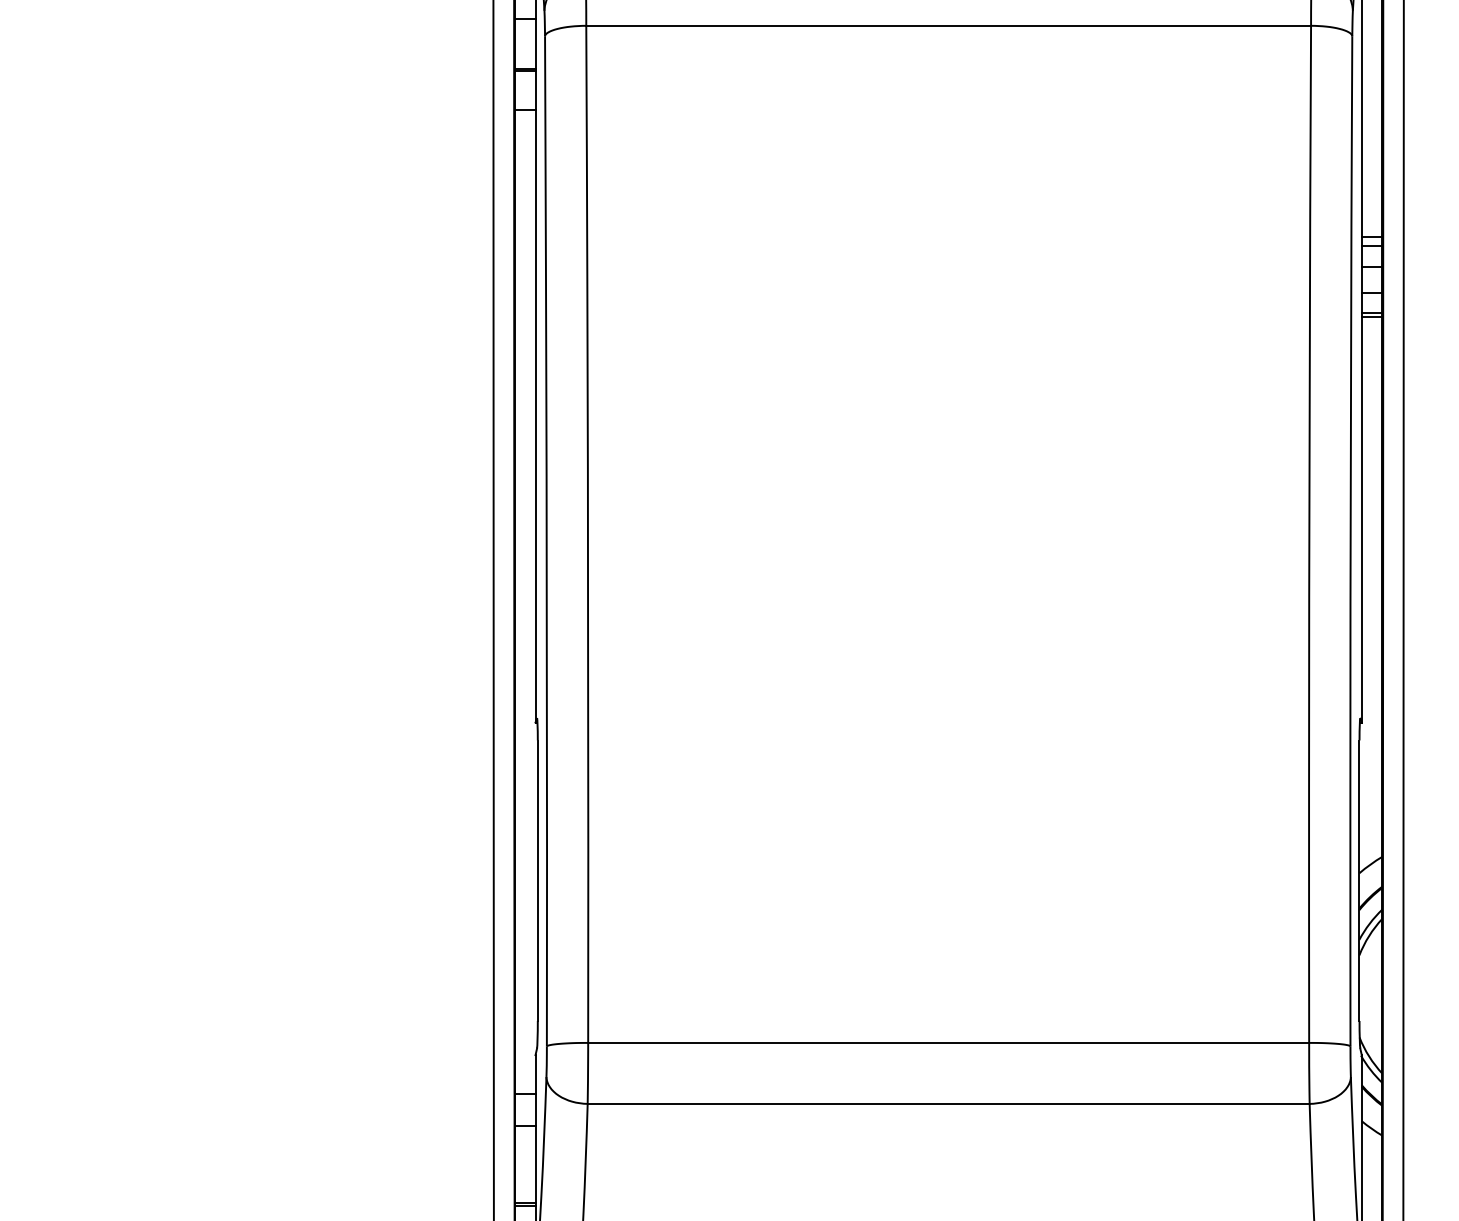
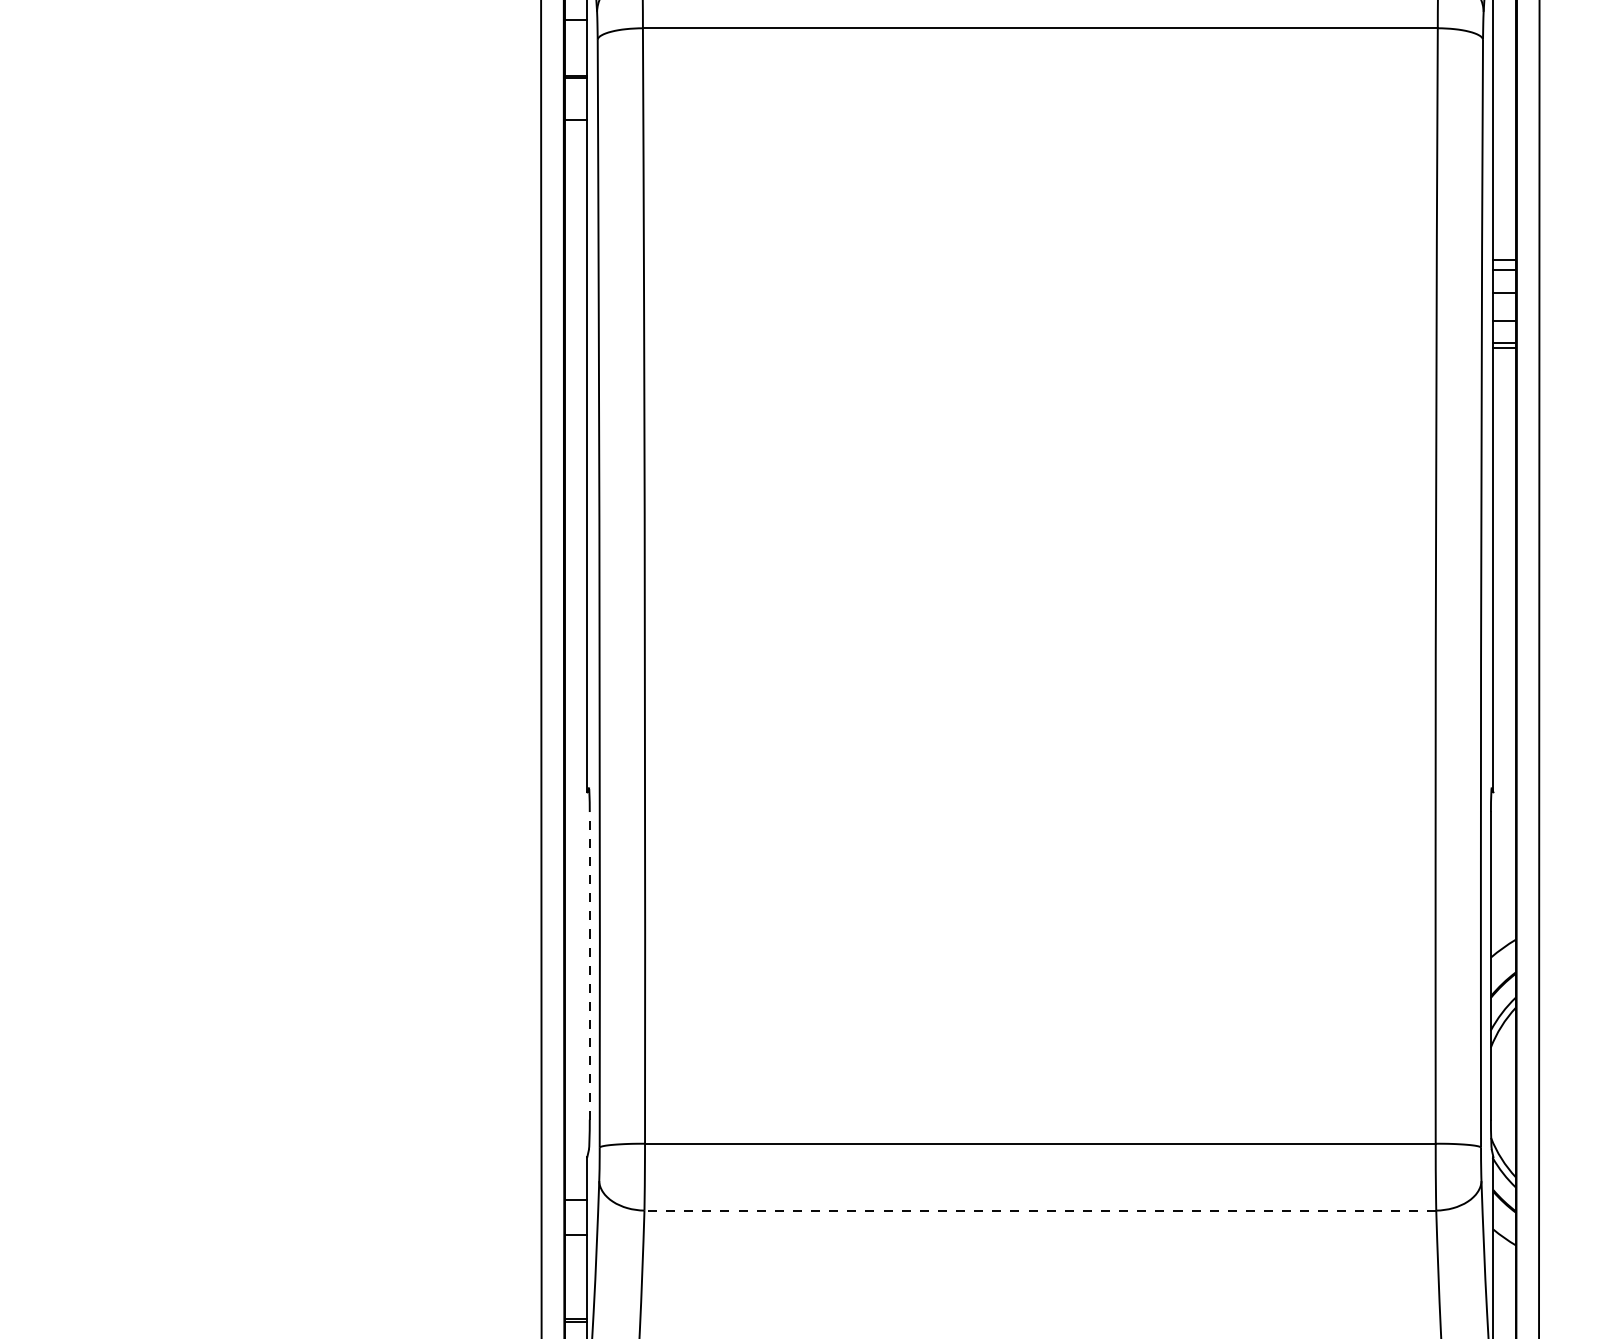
line: (537, 880) -> (589, 965), solid -> dashed
line: (948, 1103) -> (1040, 1210), solid -> dashed

